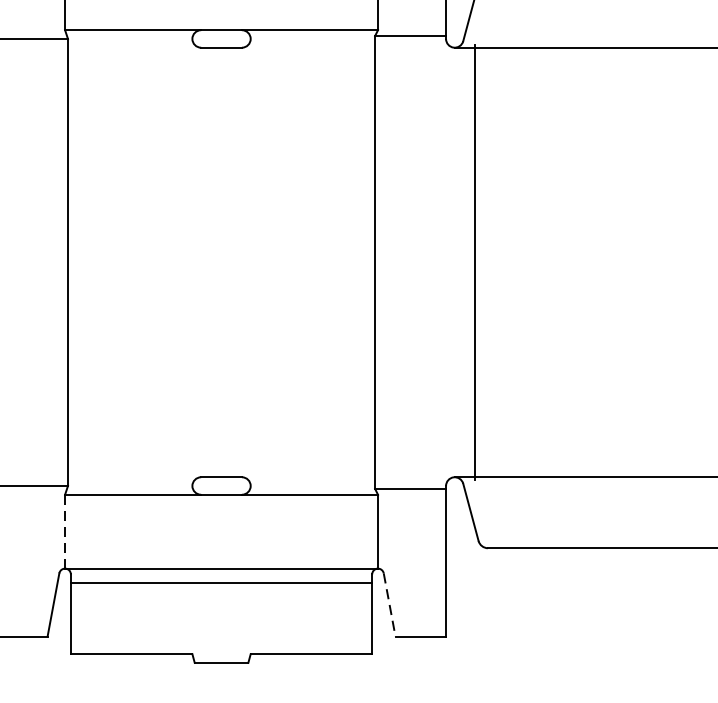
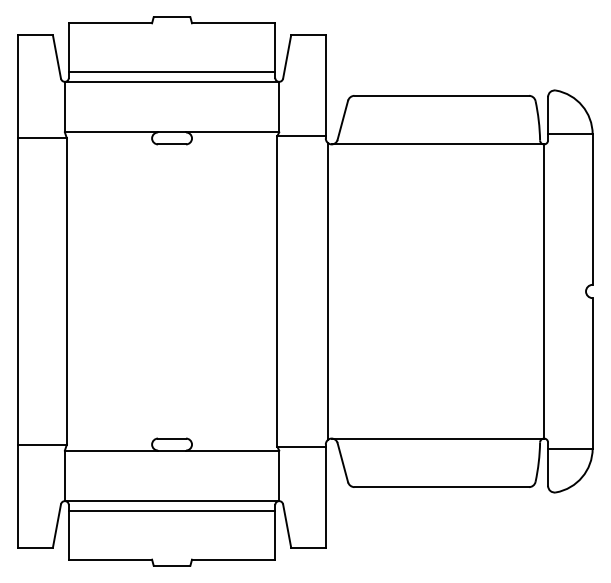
line: (474, 262) -> (327, 291), moved
line: (64, 532) -> (64, 476), dashed -> solid
line: (390, 605) -> (287, 526), dashed -> solid

